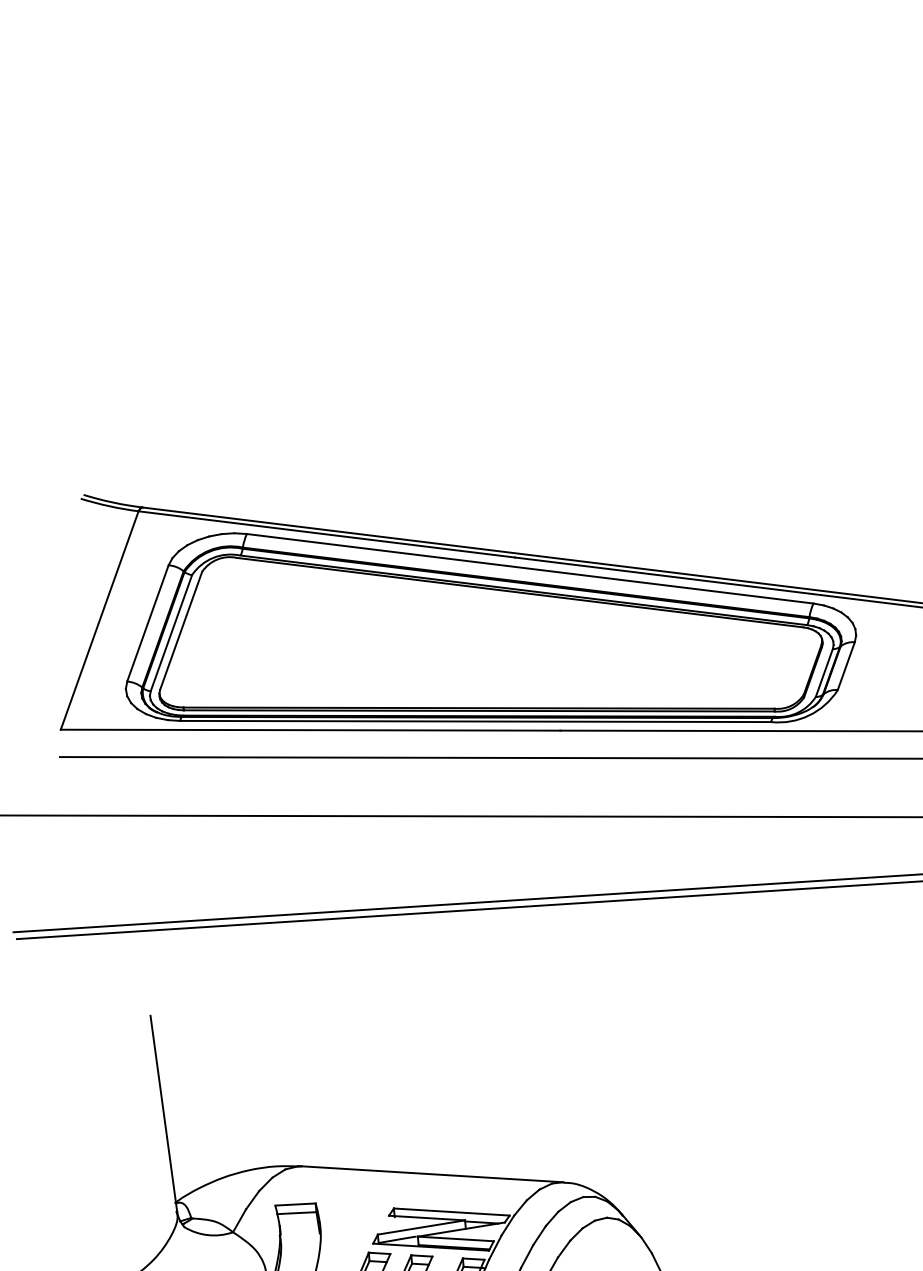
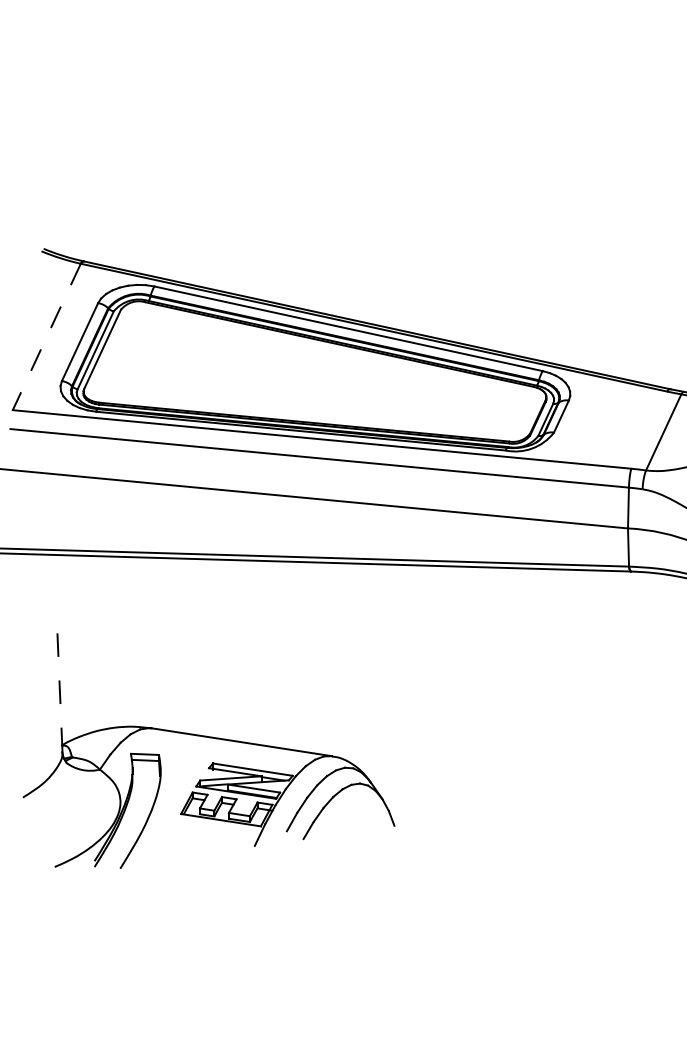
line: (99, 619) -> (46, 336), solid -> dashed
line: (163, 1113) -> (59, 682), solid -> dashed

